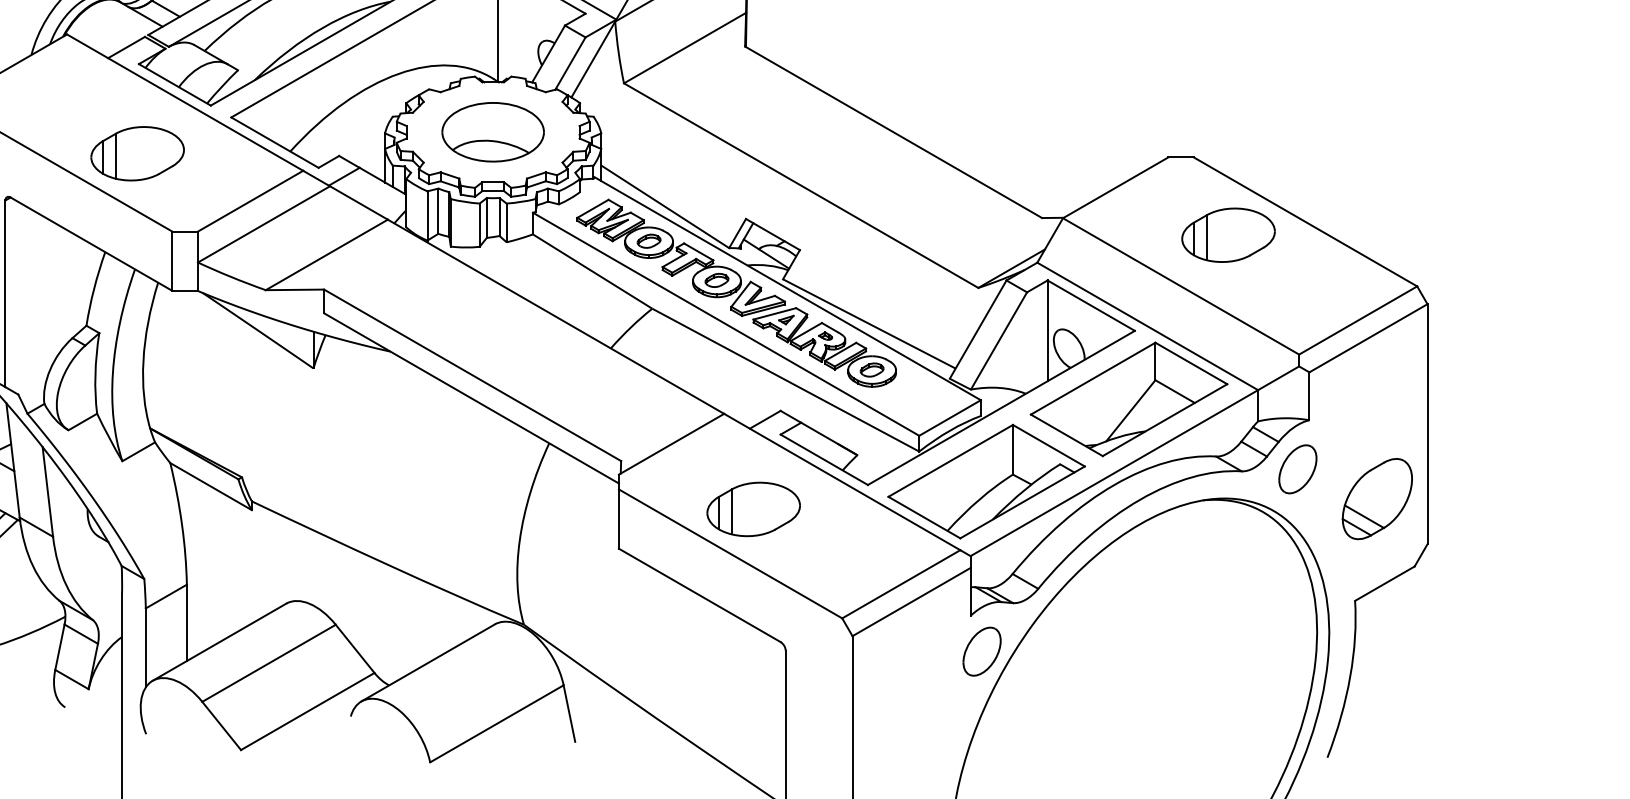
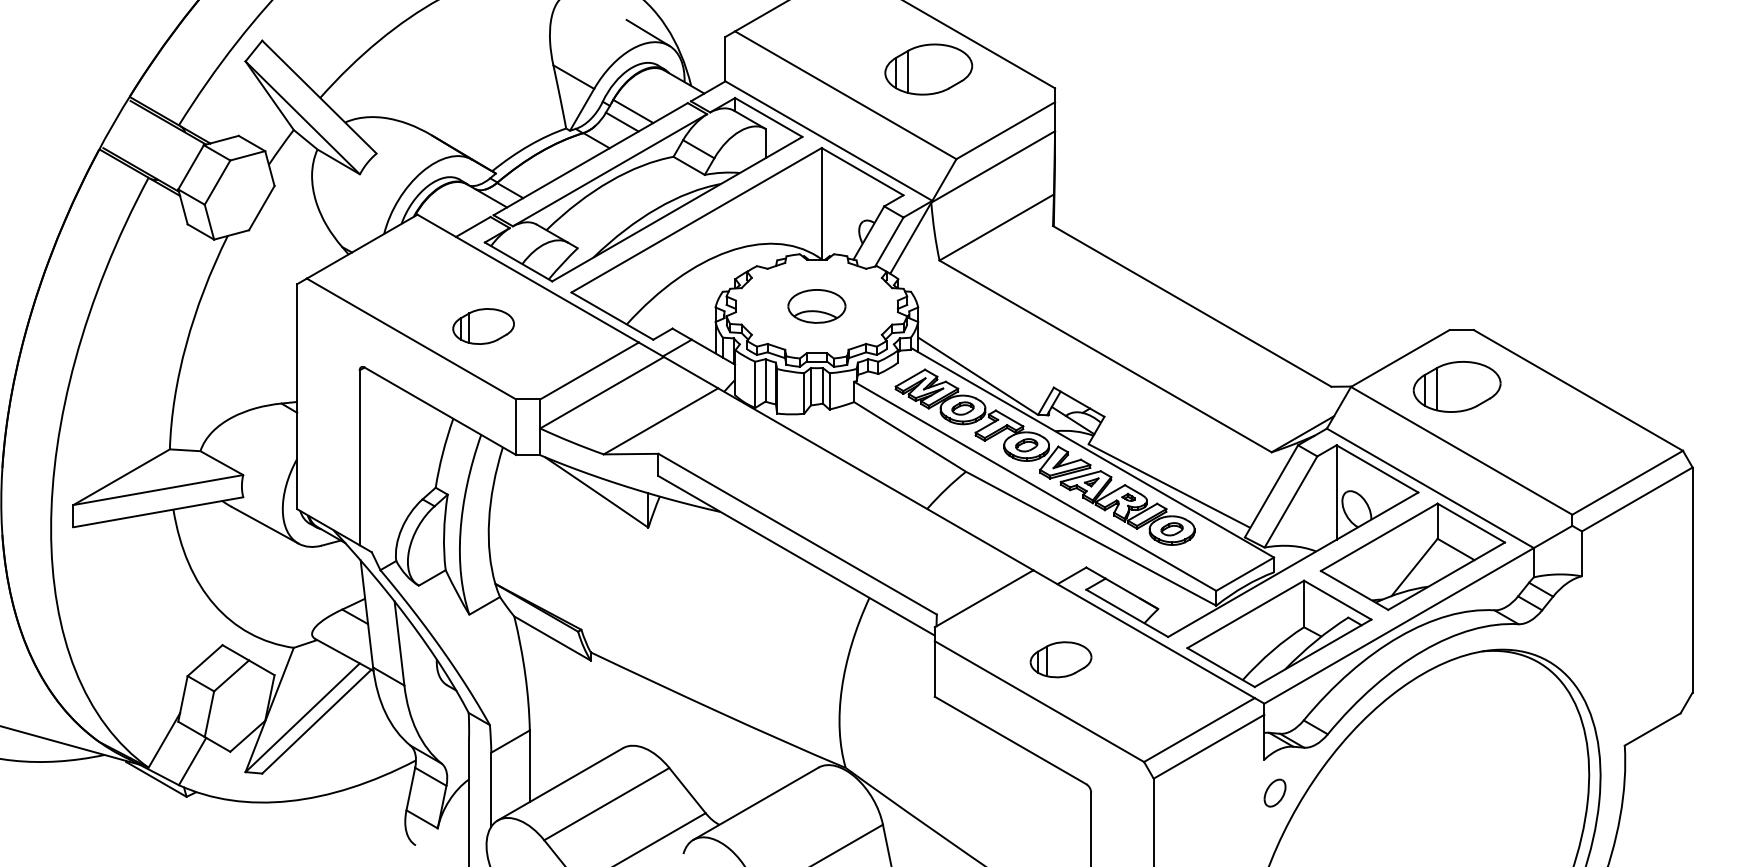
part: (492, 132) -> (816, 306), size x0.6
part: (137, 153) -> (483, 326), size x0.7
part: (1227, 234) -> (1456, 386), moved
part: (1297, 468) -> (1570, 621), removed
part: (1377, 498) -> (1645, 649), removed
part: (753, 509) -> (1060, 659), size x0.7
part: (981, 650) -> (1274, 792), size x0.6

